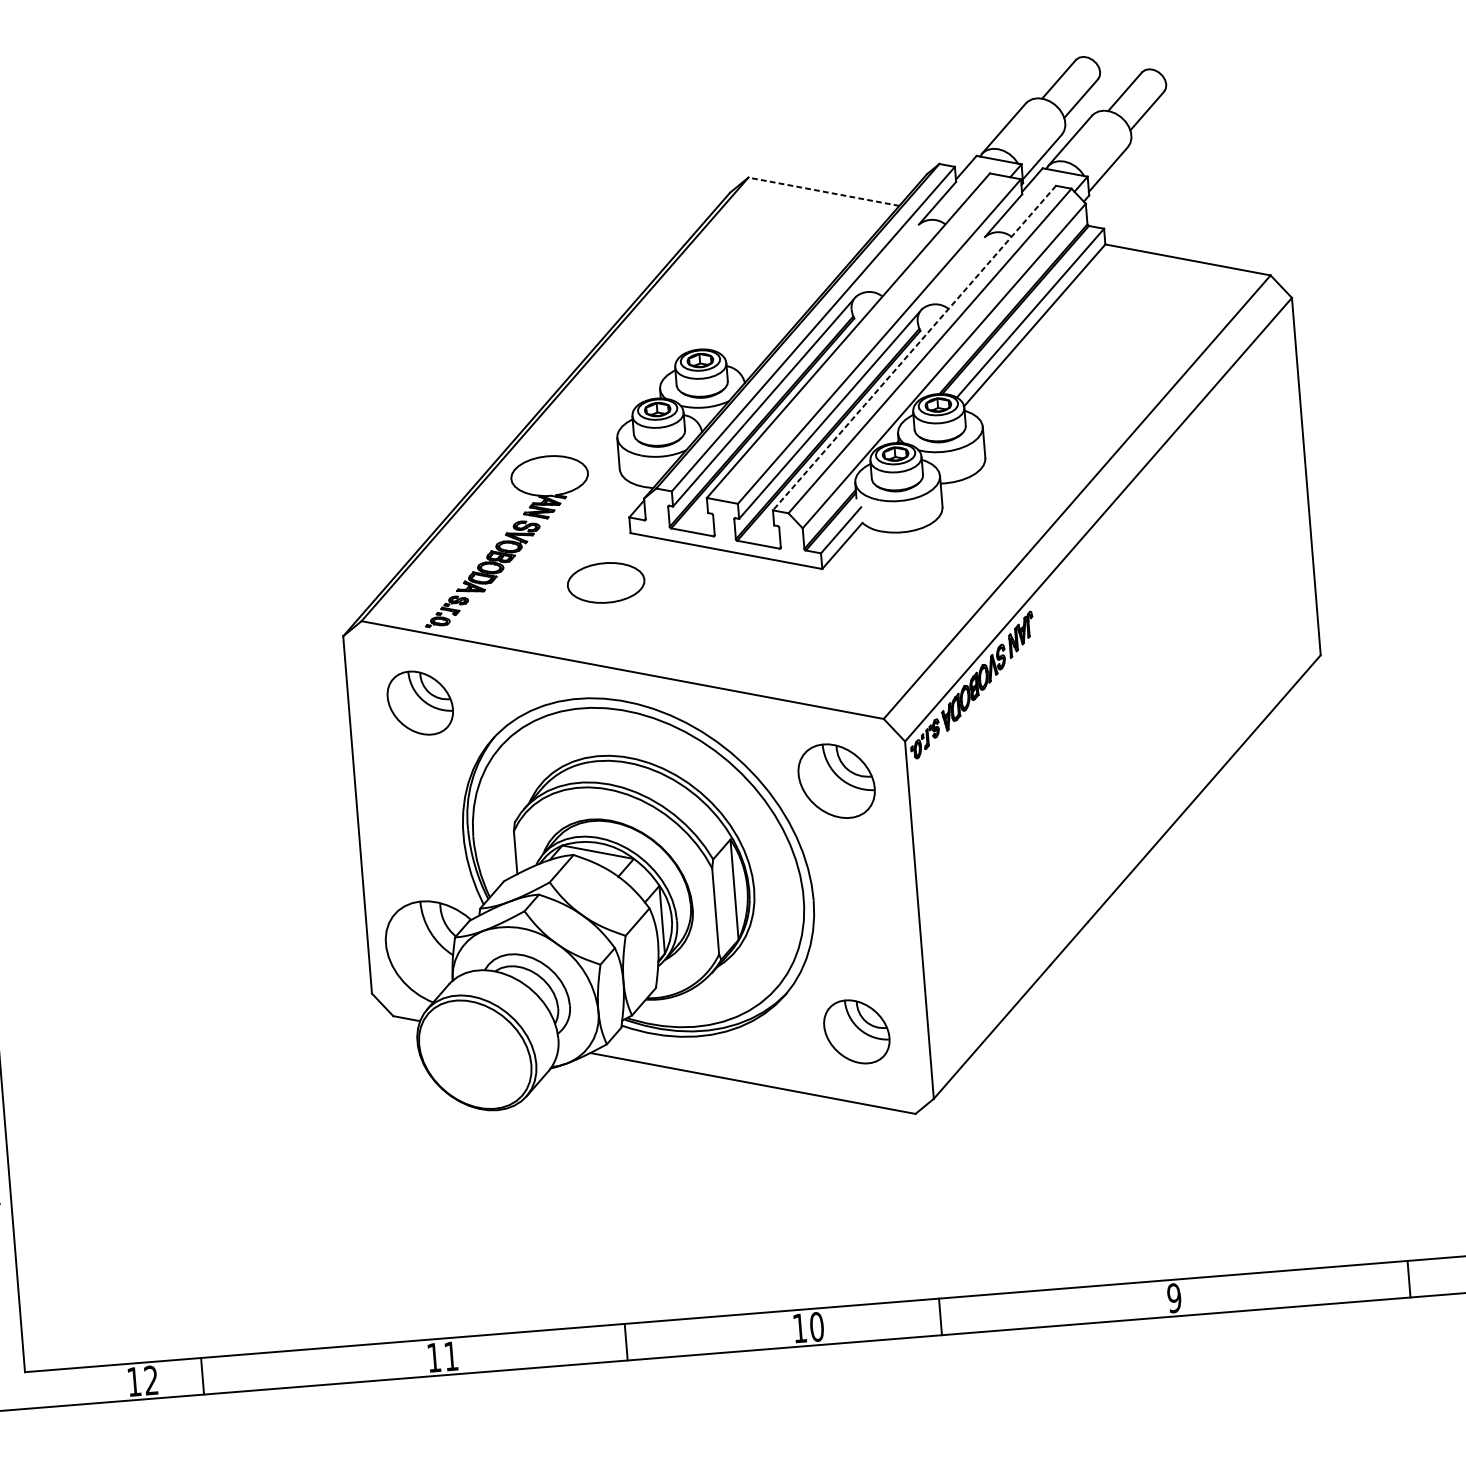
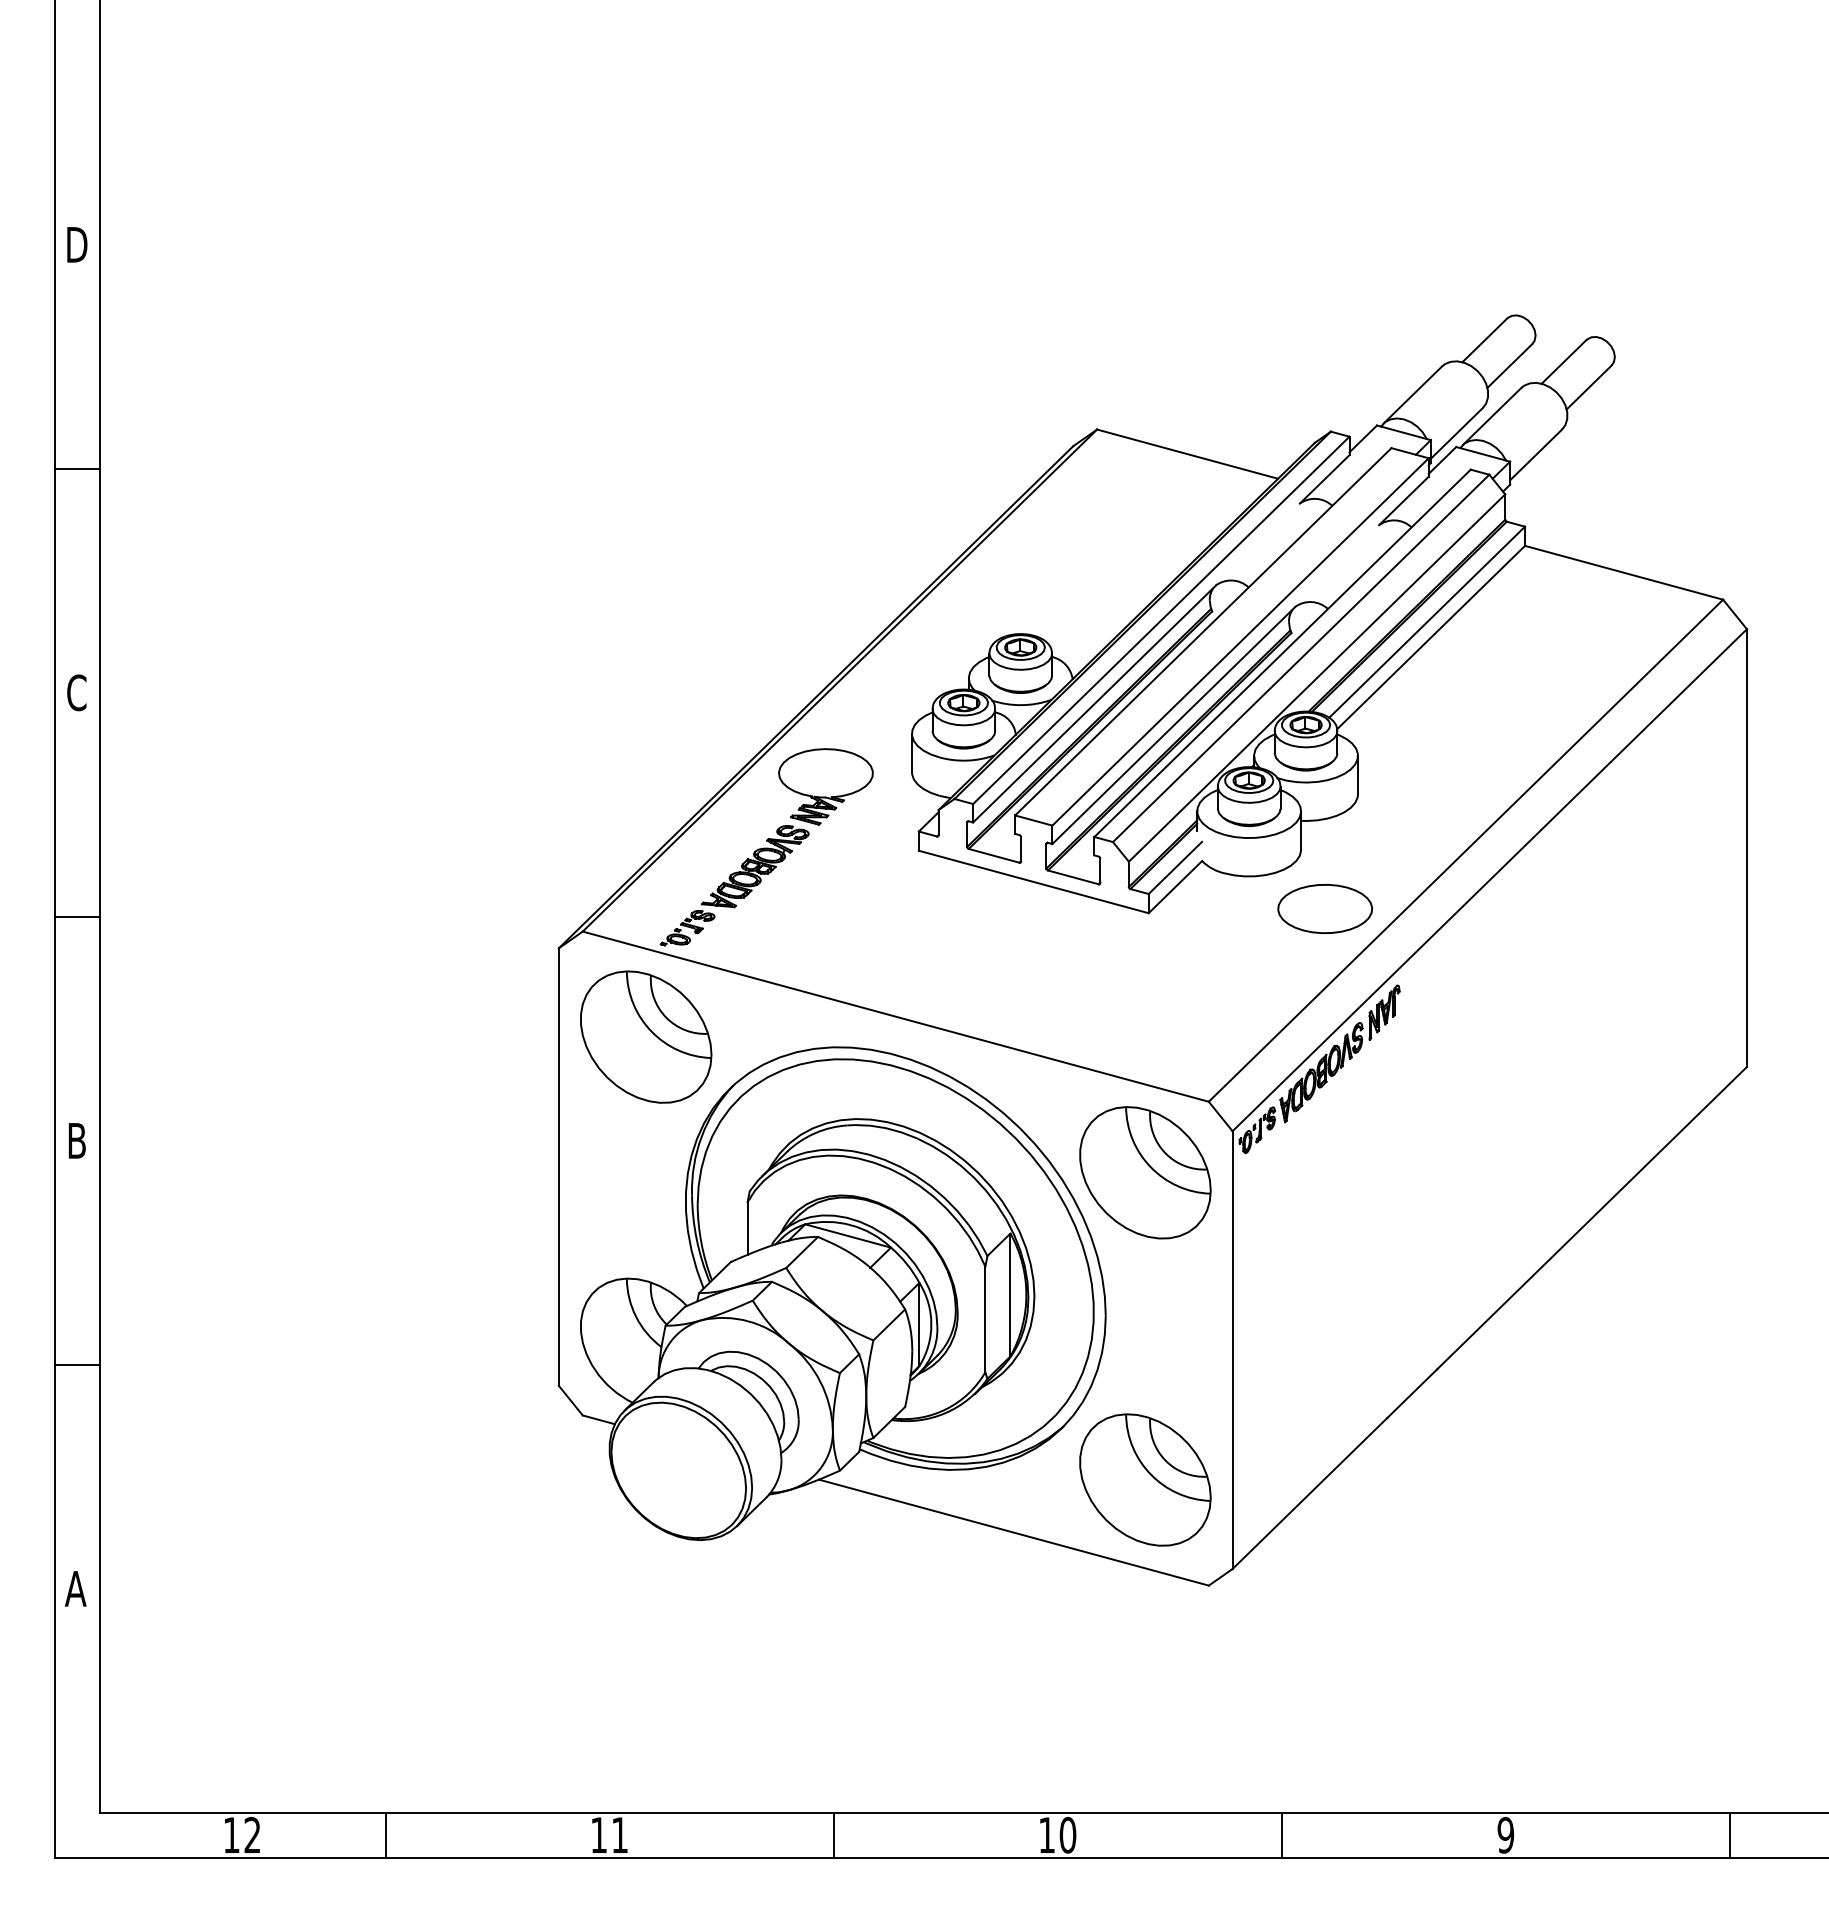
line: (823, 192) -> (1187, 454), dashed -> solid
line: (914, 348) -> (1282, 653), dashed -> solid
part: (606, 583) -> (1325, 909), moved
part: (420, 702) -> (646, 1036), size x1.67
part: (836, 780) -> (1145, 1172), size x1.43
part: (856, 1031) -> (1145, 1479), size x1.67
line: (1409, 1278) -> (1730, 1834), moved
line: (940, 1316) -> (1282, 1834), moved
line: (202, 1375) -> (386, 1834), moved

